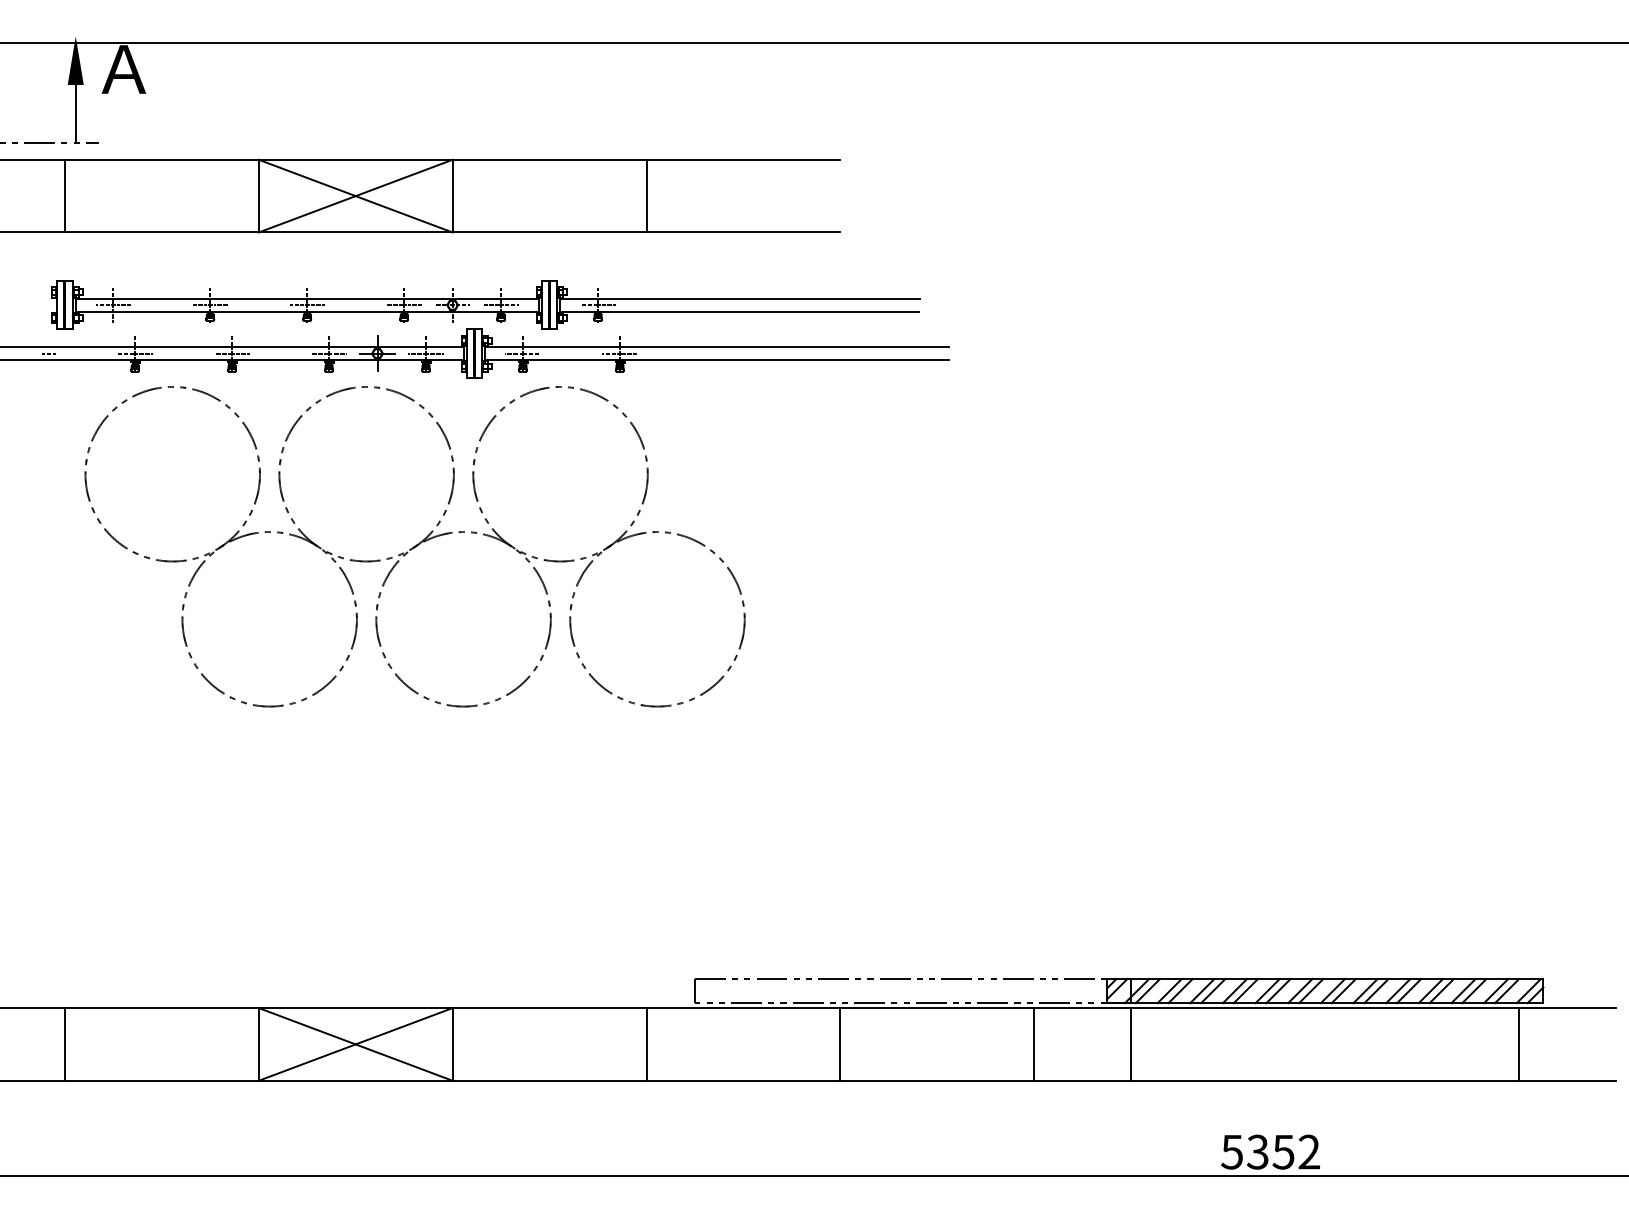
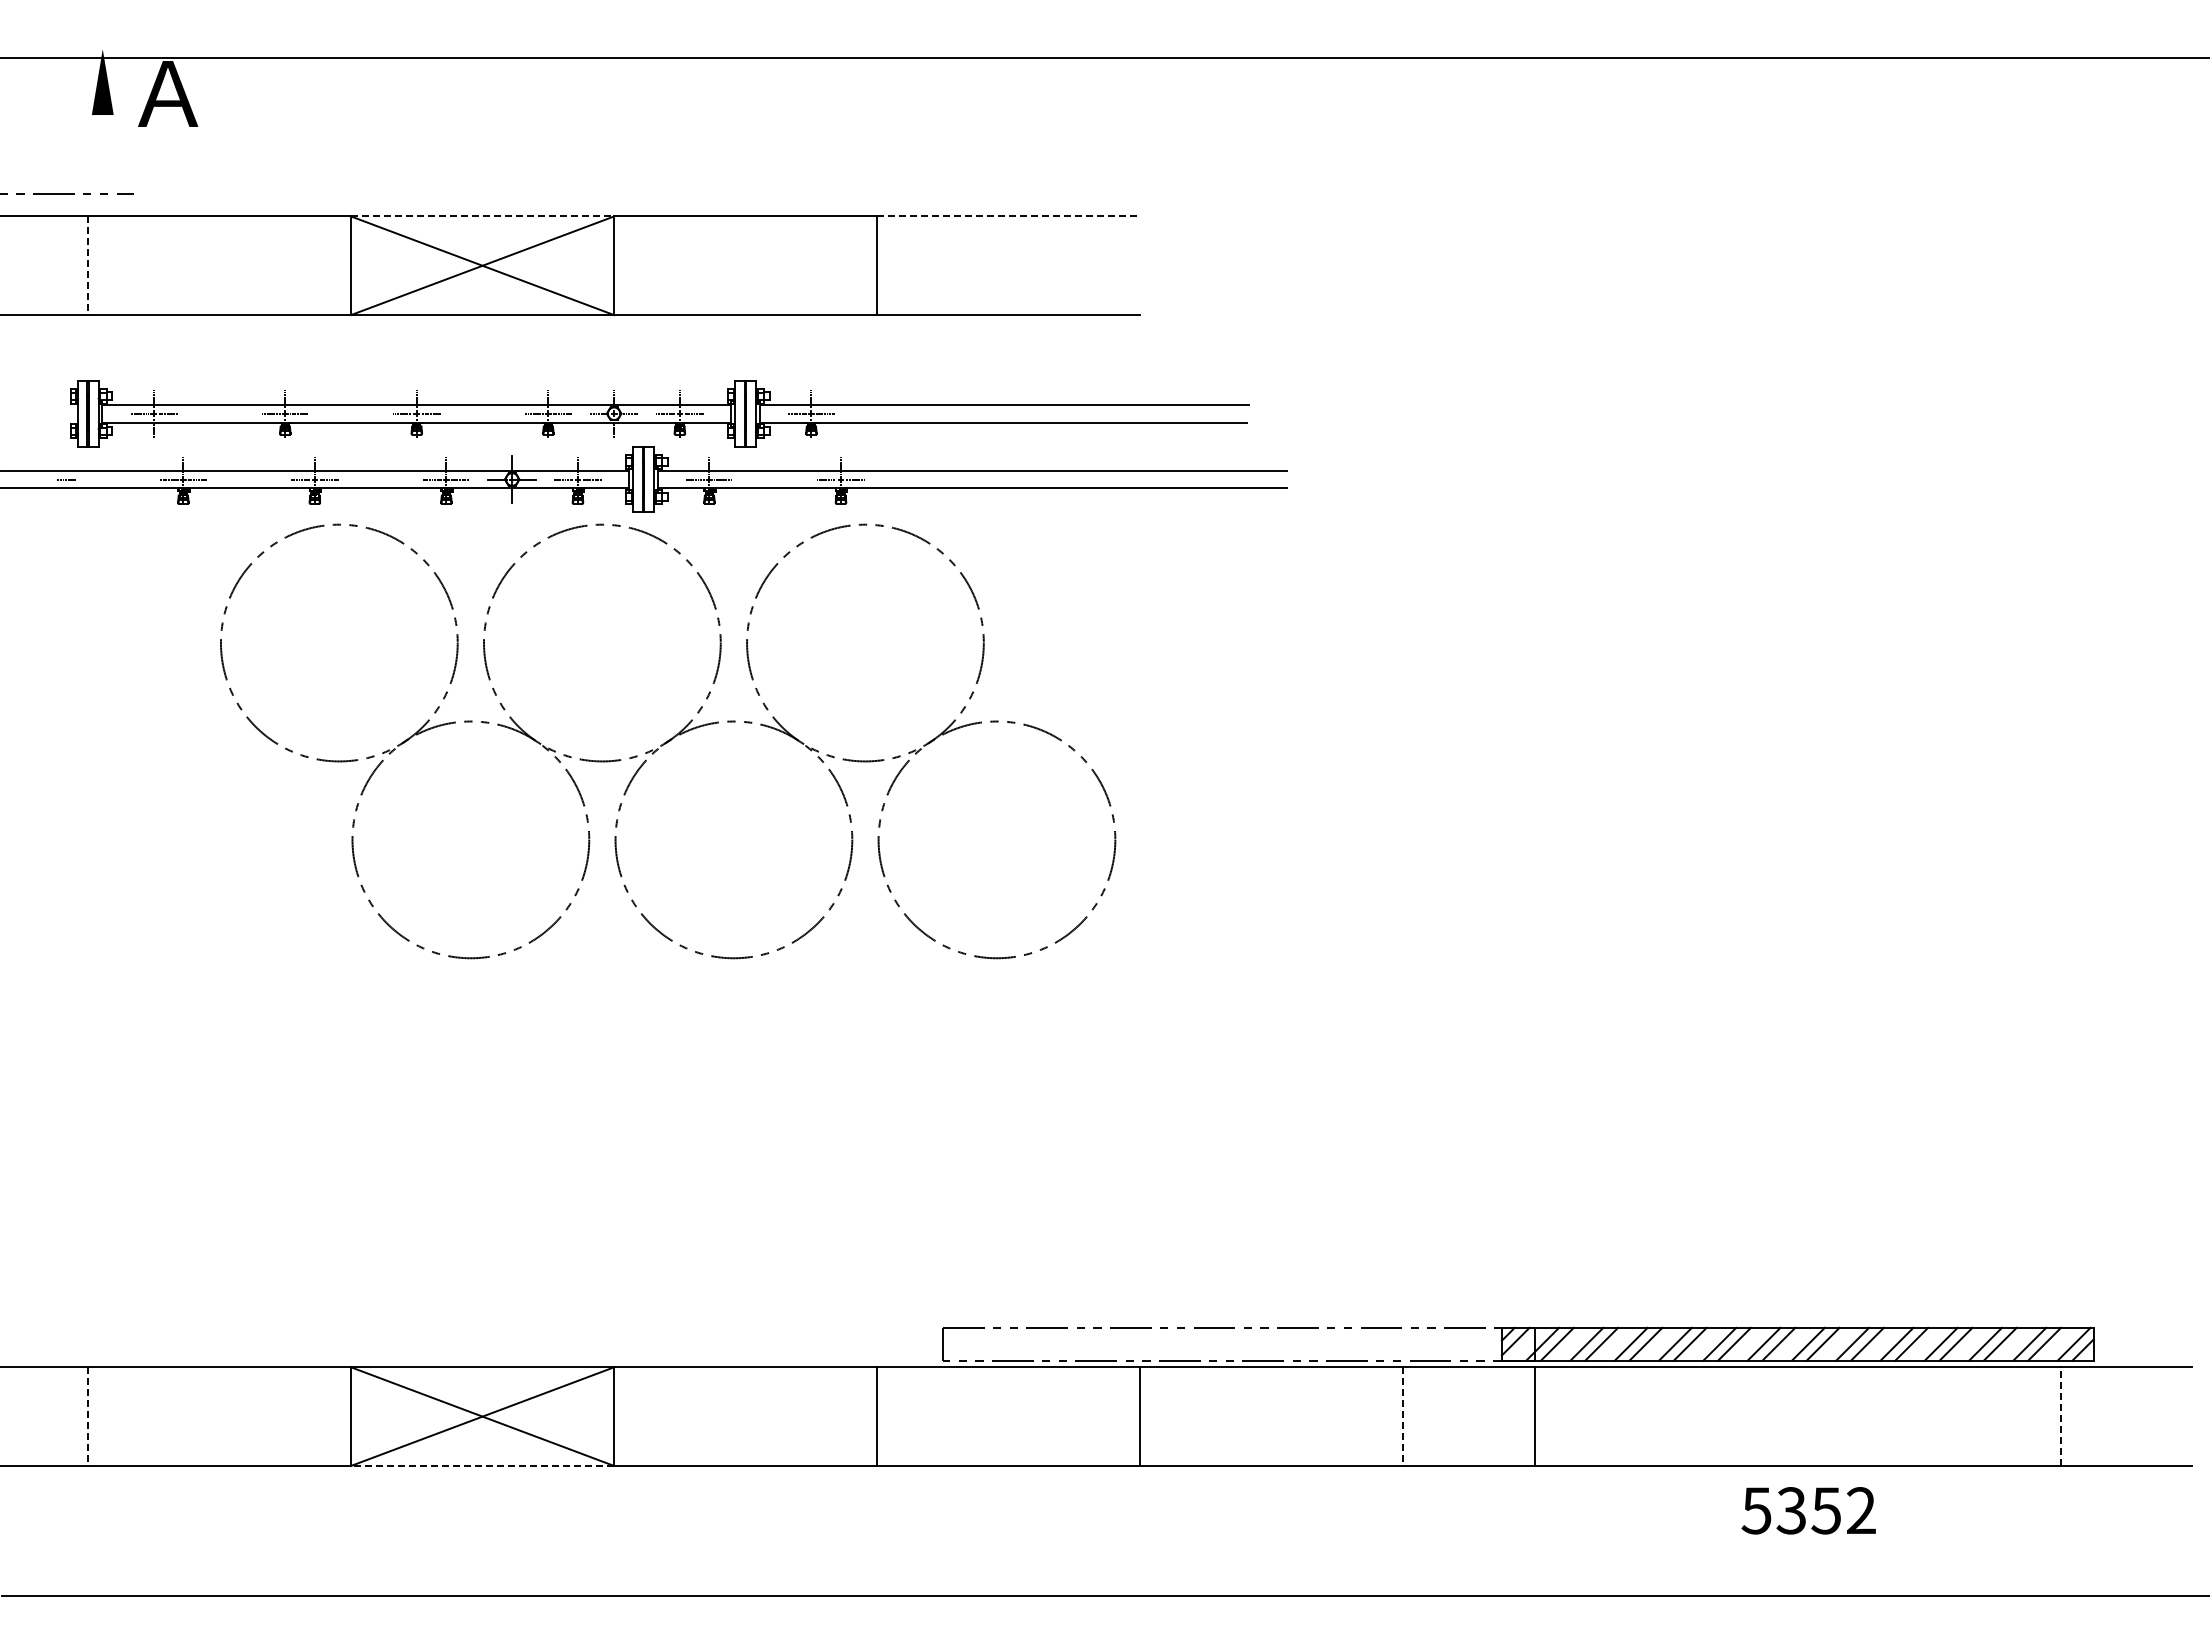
line: (75, 114) -> (102, 154), removed
line: (355, 159) -> (482, 216), solid -> dashed
line: (743, 159) -> (1008, 216), solid -> dashed
line: (65, 196) -> (88, 266), solid -> dashed
part: (415, 546) -> (668, 741), moved
line: (1518, 1044) -> (2060, 1416), solid -> dashed
line: (65, 1045) -> (88, 1417), solid -> dashed
line: (1034, 1045) -> (1403, 1417), solid -> dashed
line: (355, 1080) -> (482, 1465), solid -> dashed
text: (1270, 1151) -> (1808, 1510), moved

